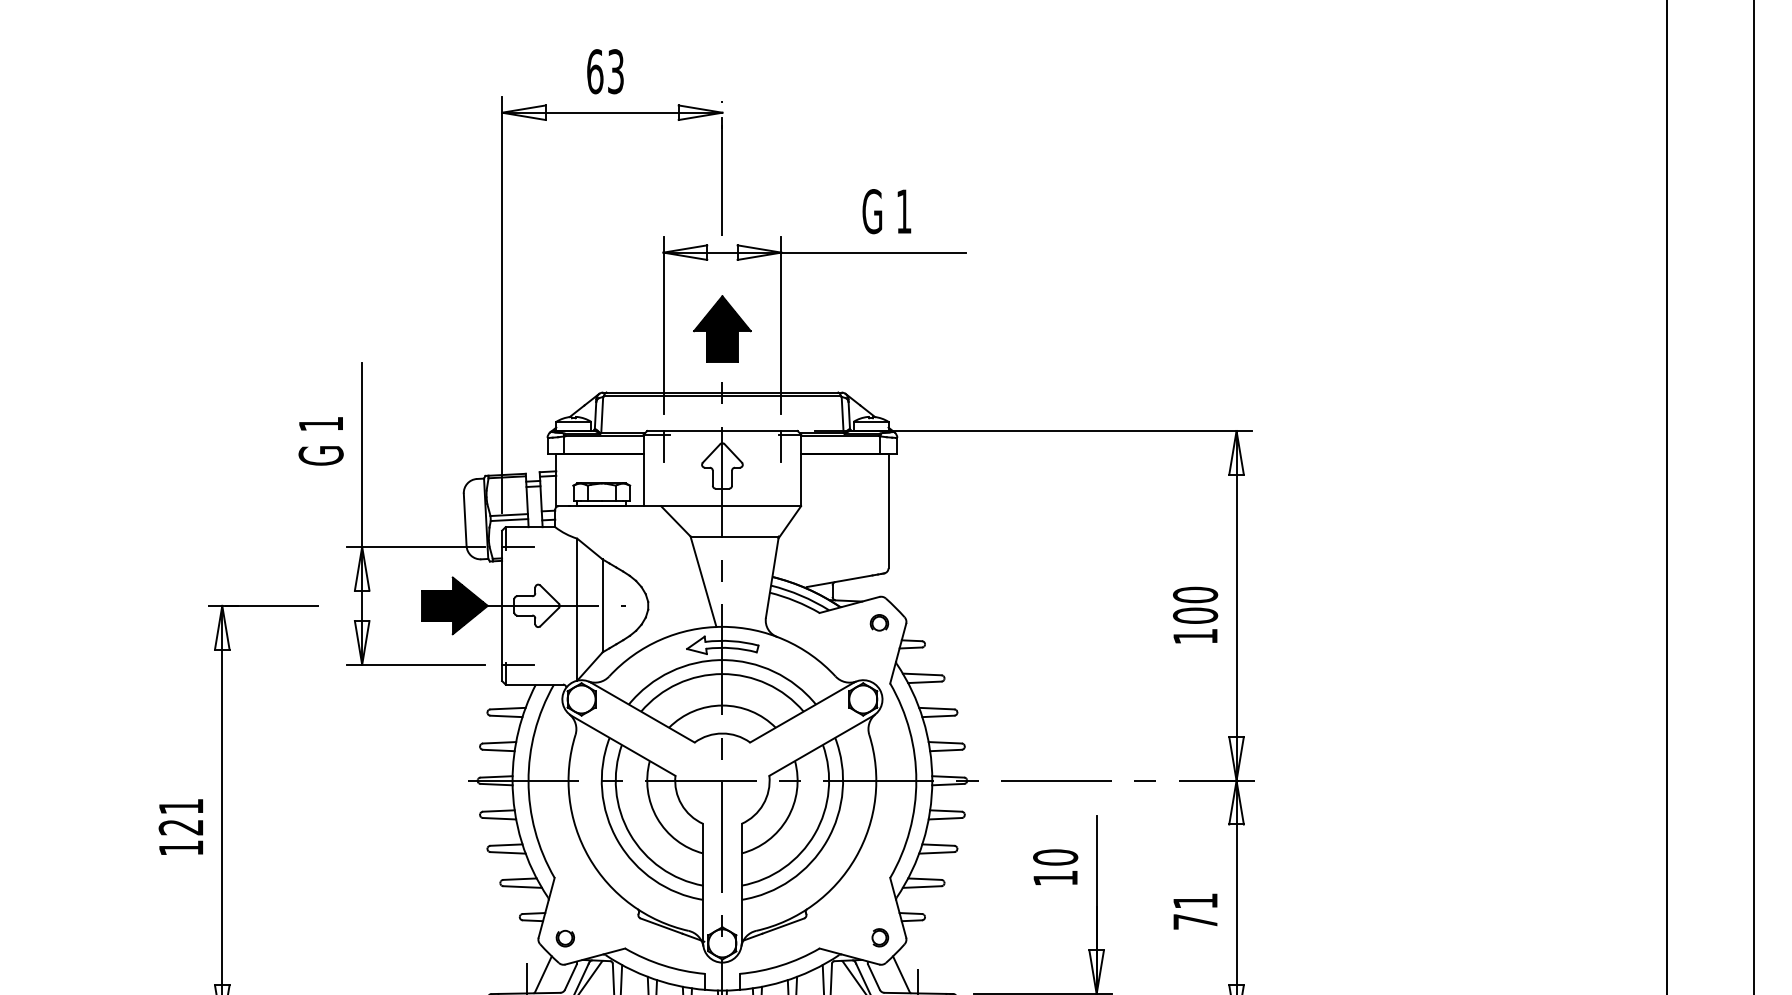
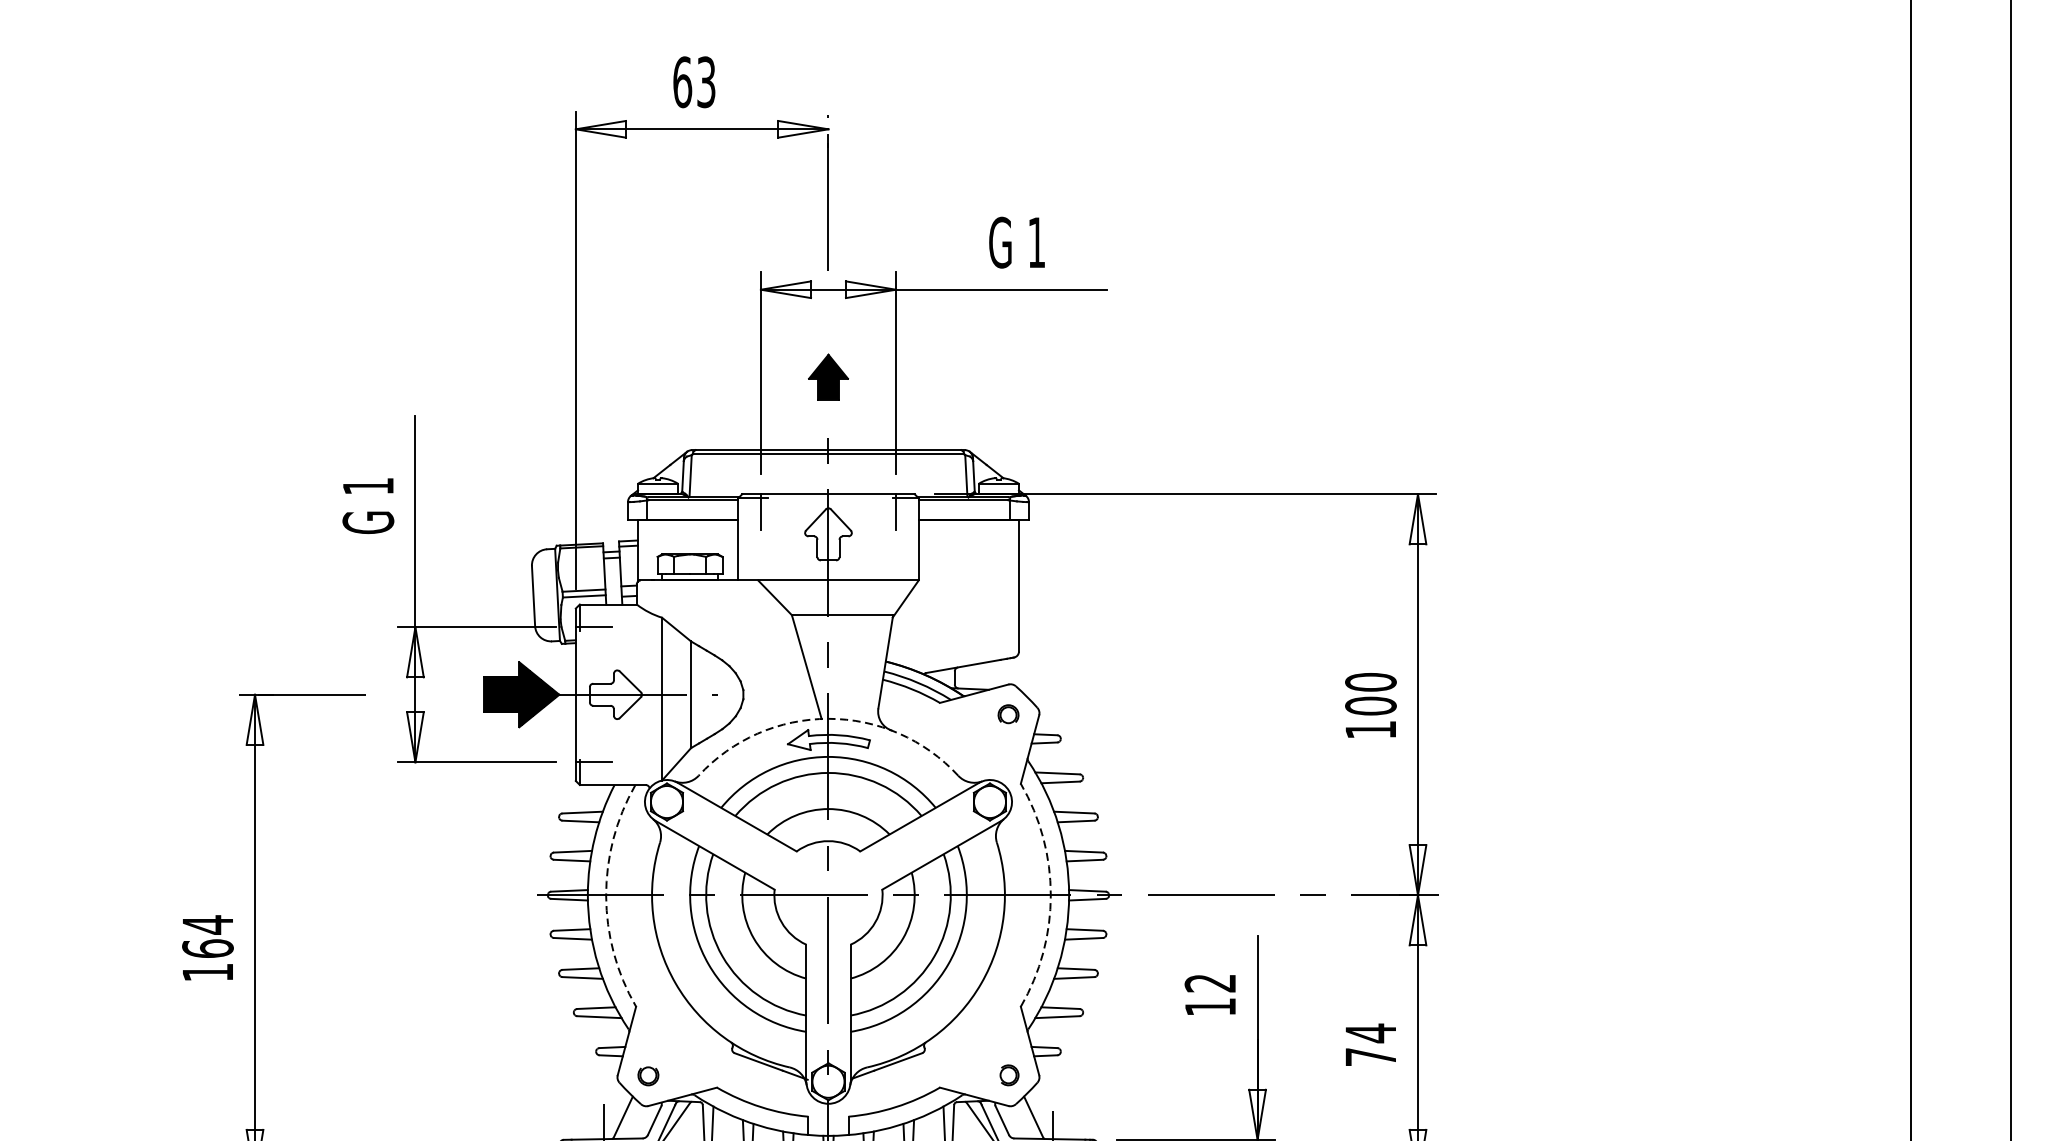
part: (722, 328) -> (828, 376), size x0.6
arc: (722, 626) -> (828, 718), solid -> dashed
arc: (916, 780) -> (1051, 894), solid -> dashed
arc: (528, 781) -> (606, 896), solid -> dashed
text: (180, 816) -> (207, 936), 121 -> 164
text: (1055, 857) -> (1210, 983), 10 -> 12
text: (1195, 900) -> (1370, 1032), 71 -> 74

